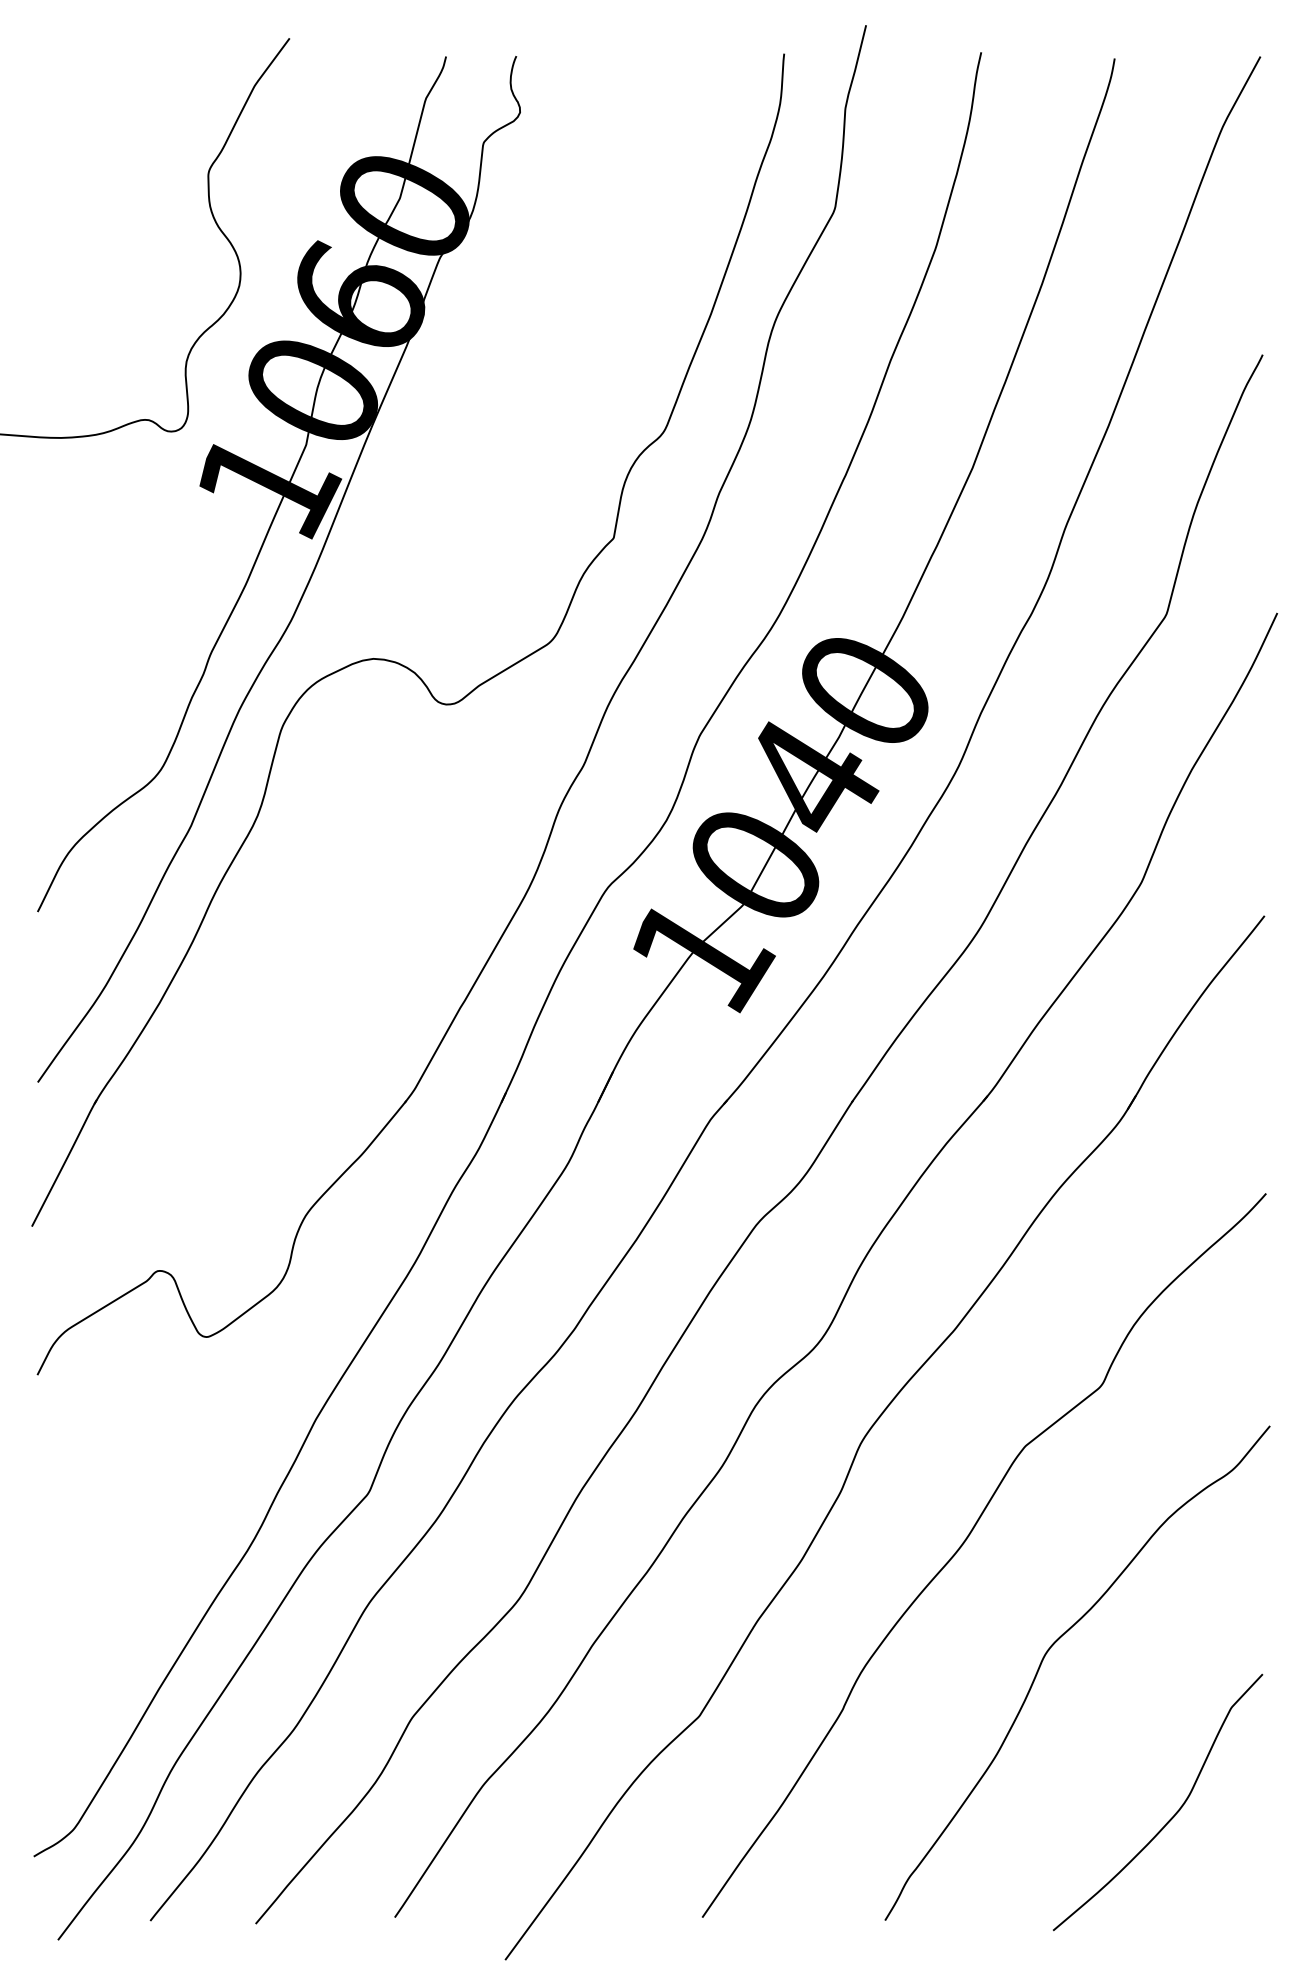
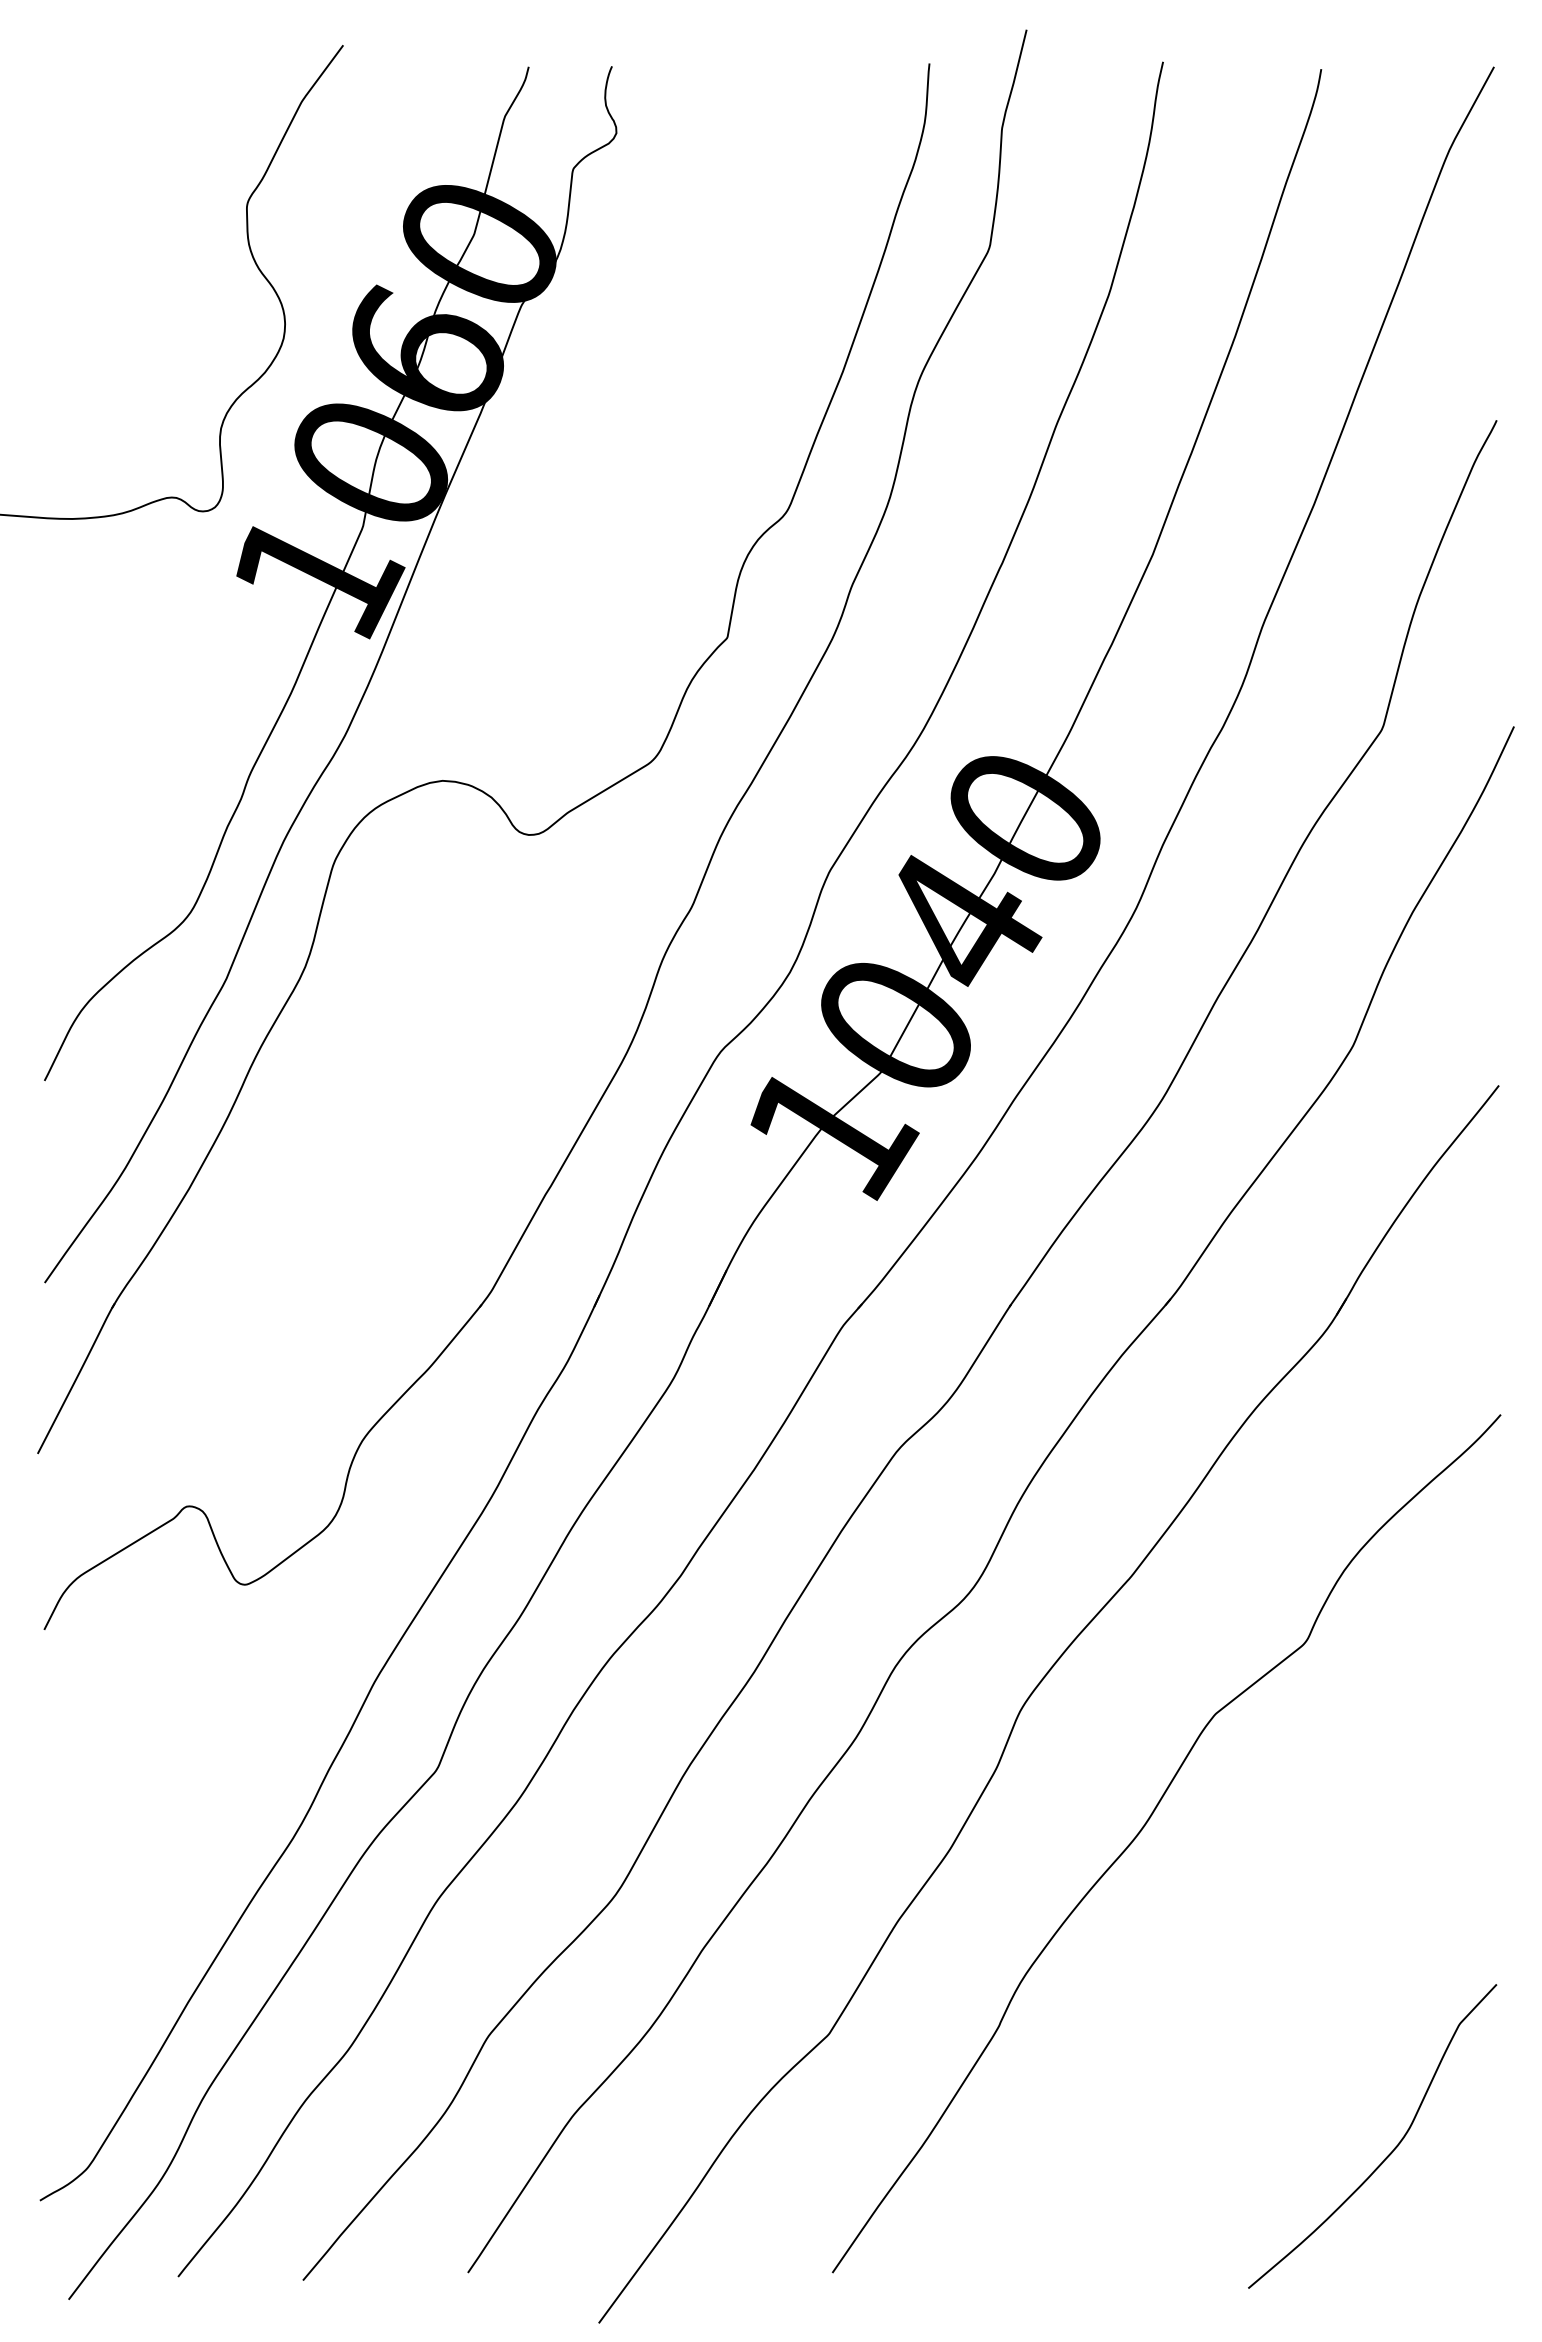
curve: (1049, 1649) -> (1244, 1955), removed

